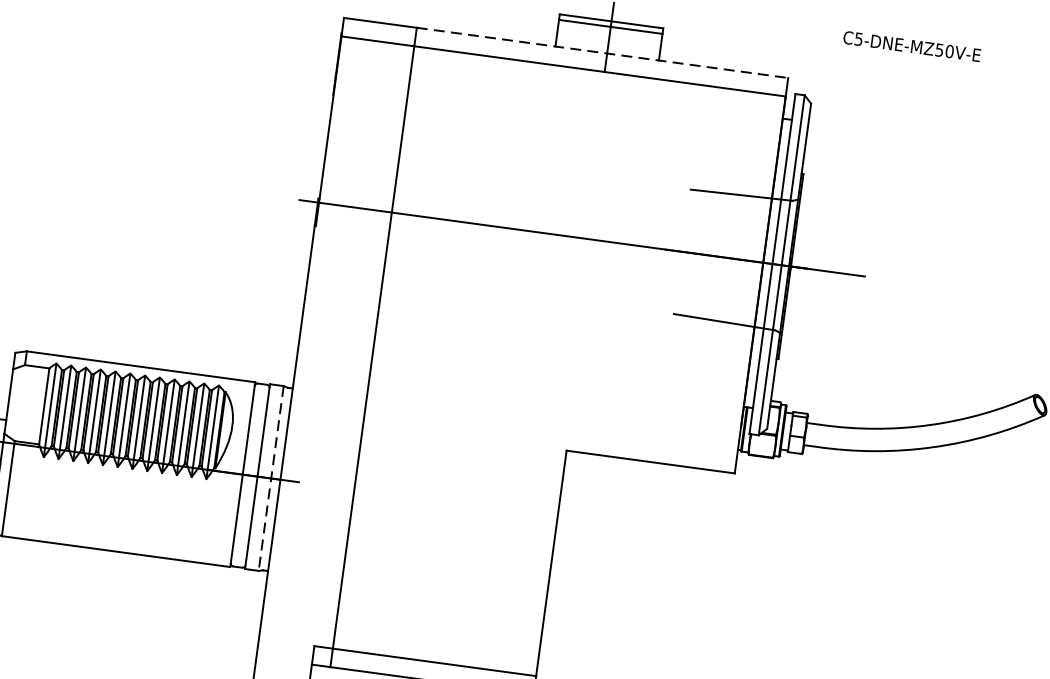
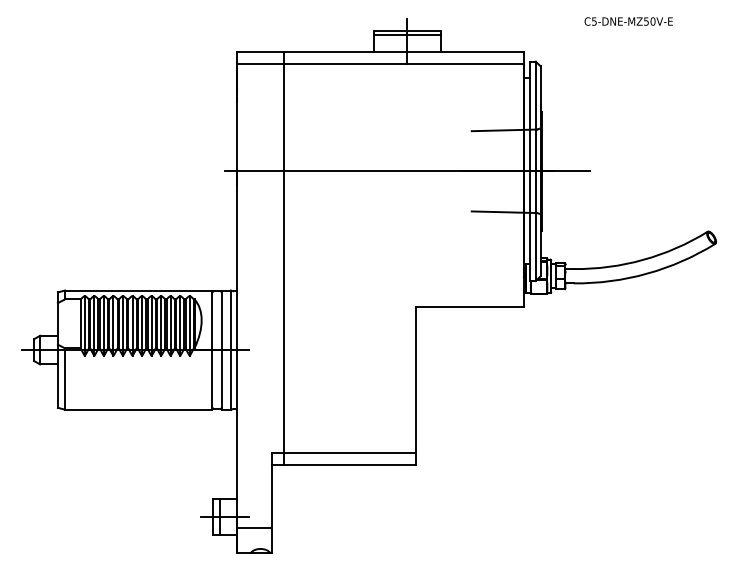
text: (911, 46) -> (628, 21), moved
line: (602, 53) -> (404, 52), dashed -> solid
line: (270, 479) -> (230, 350), dashed -> solid

